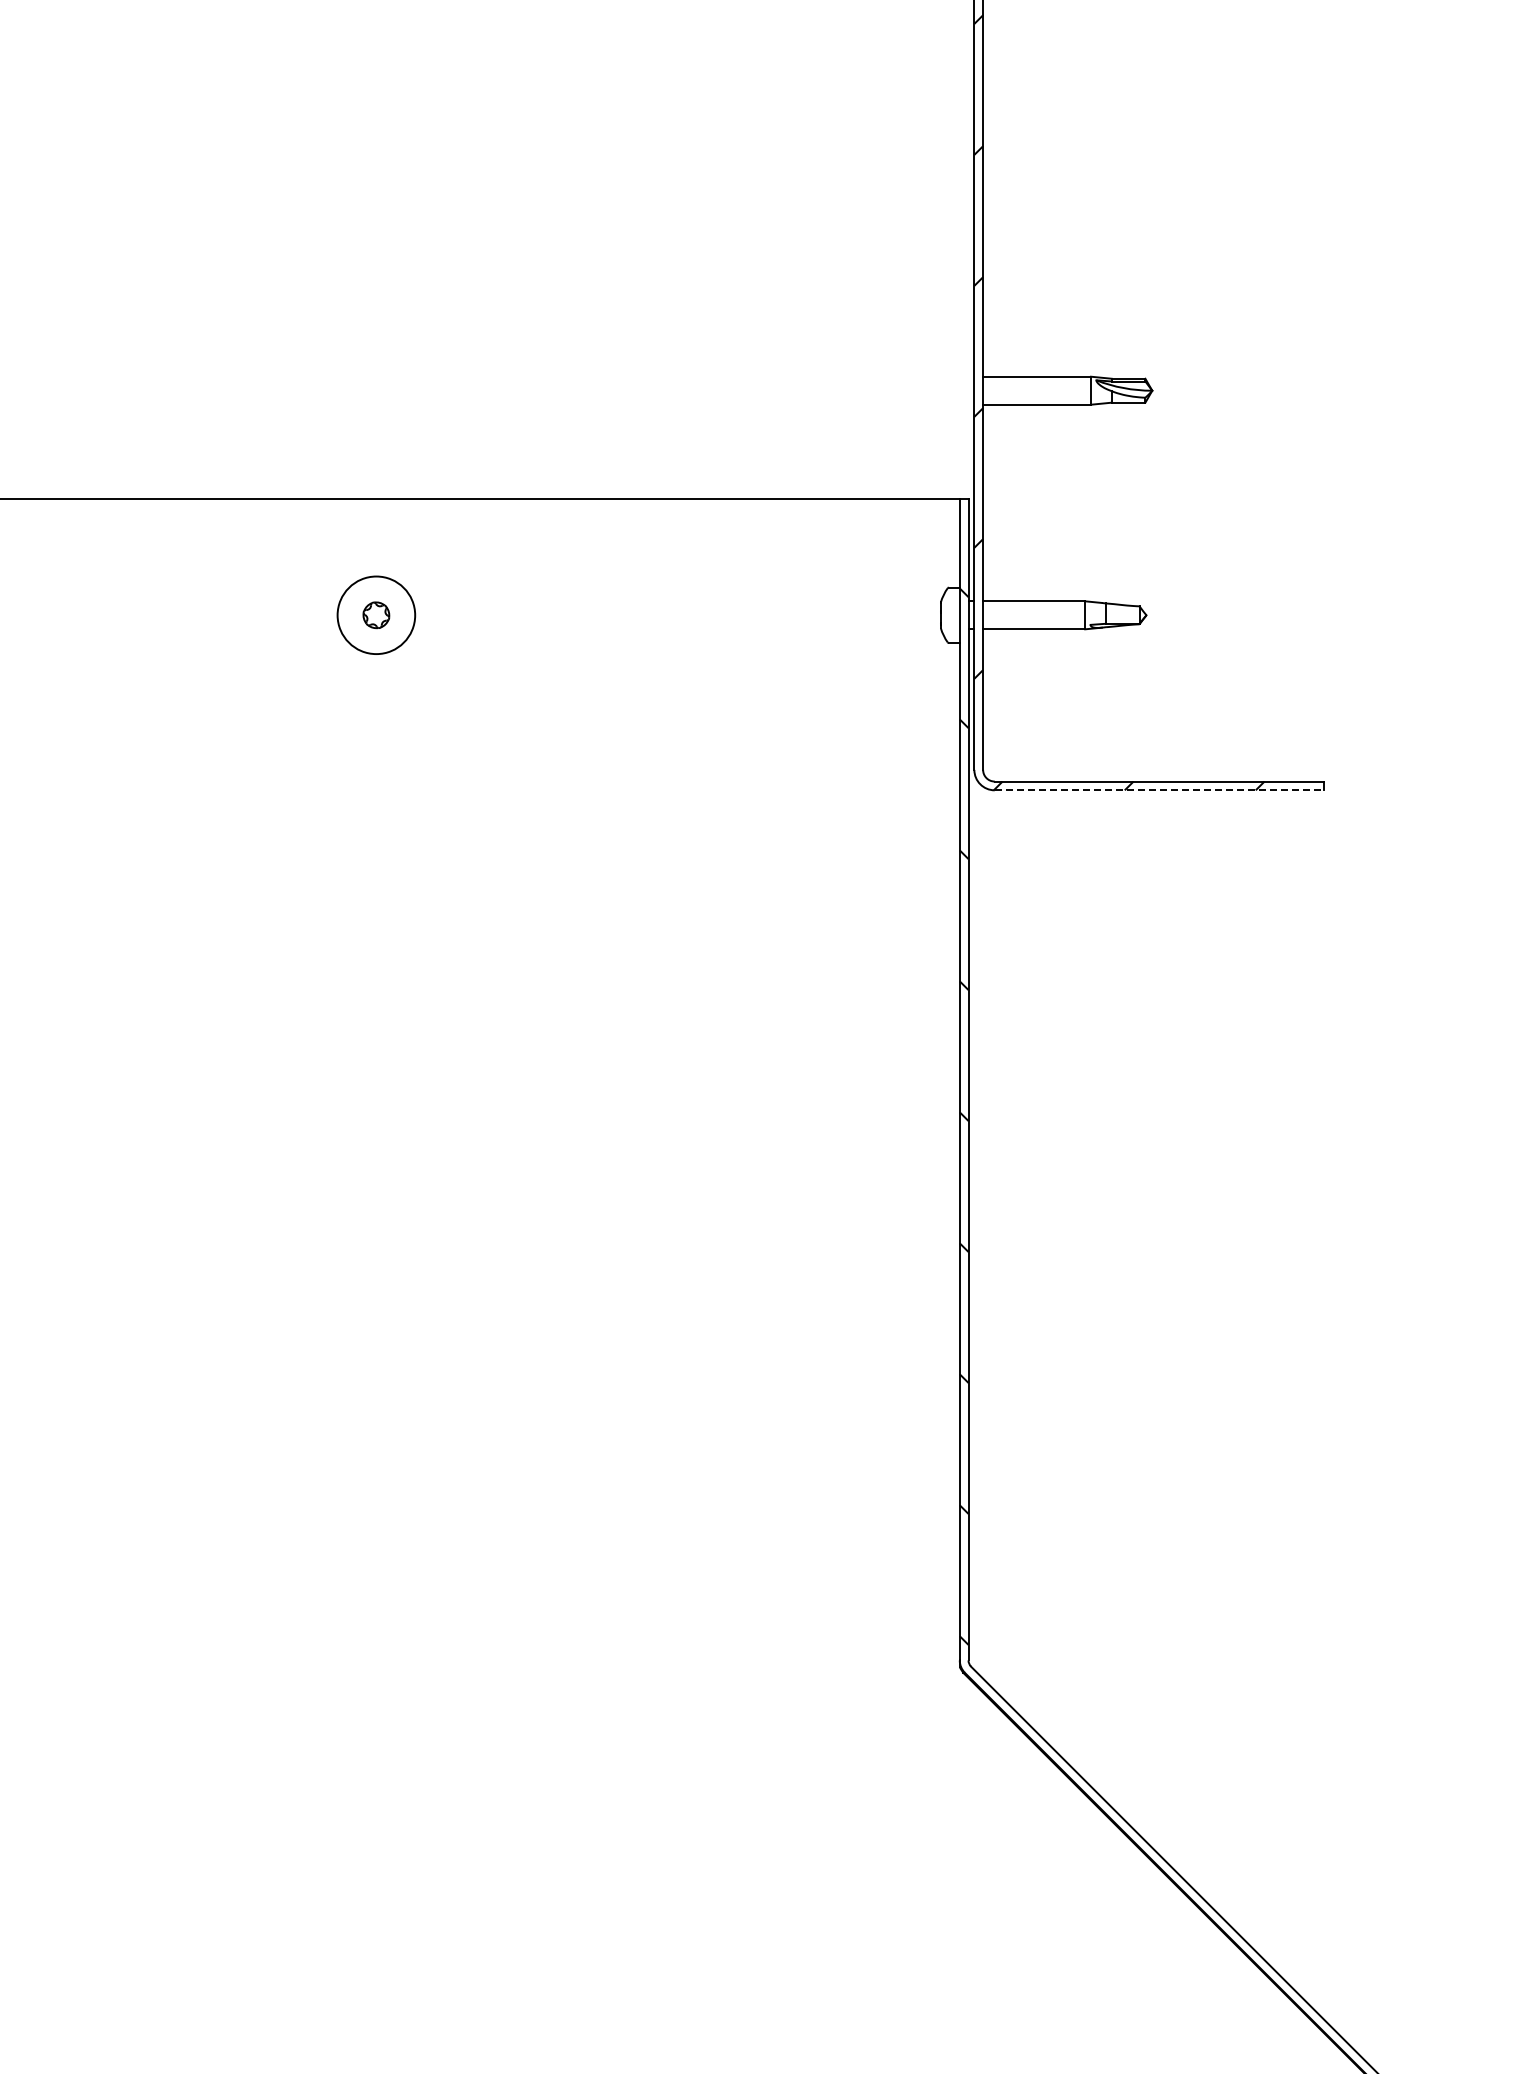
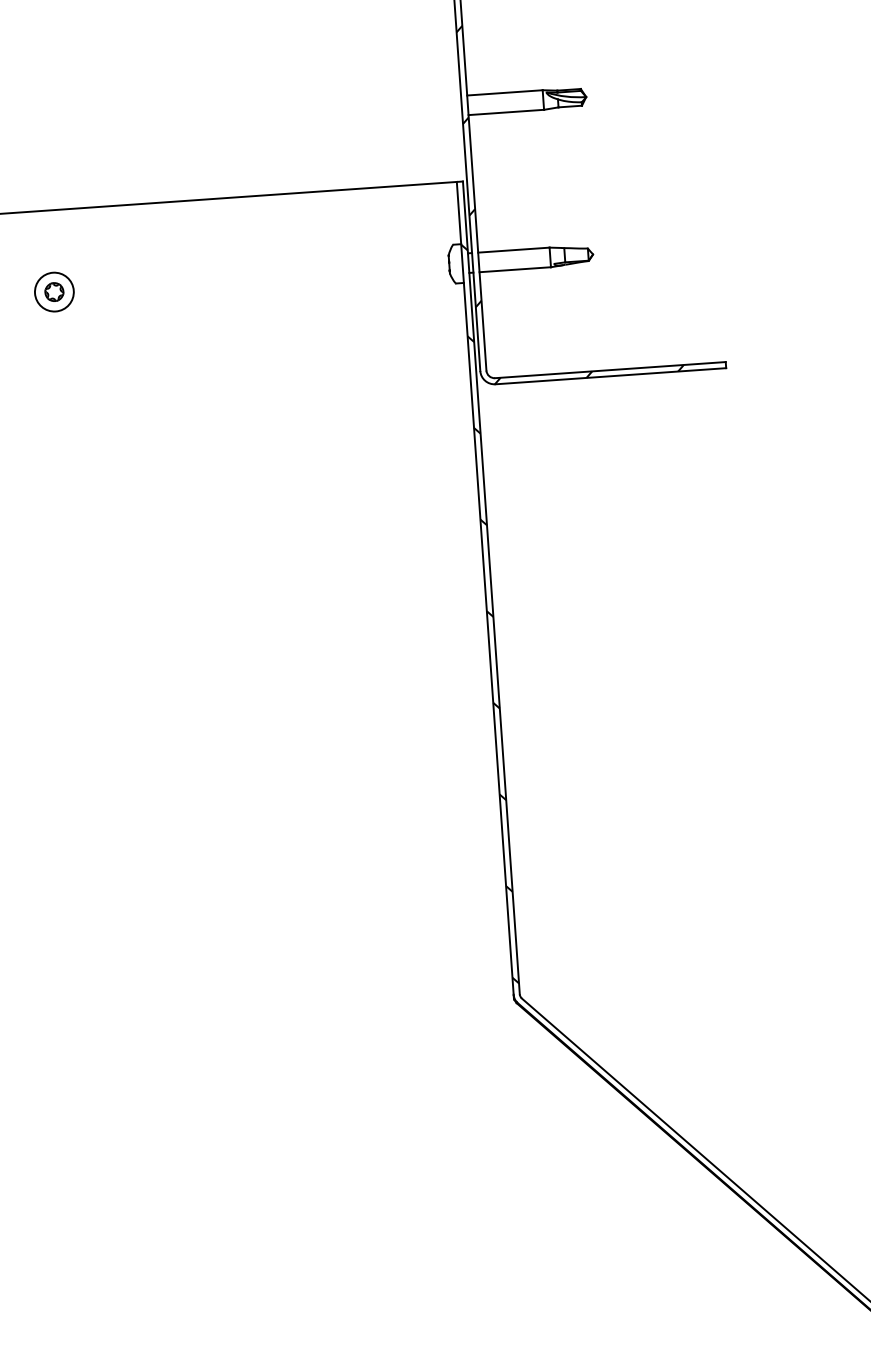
circle: (376, 615) -> (54, 292), size x0.71
line: (1159, 790) -> (610, 376), dashed -> solid

